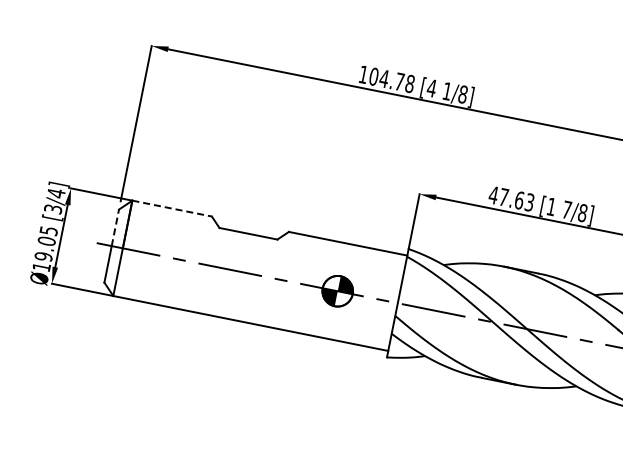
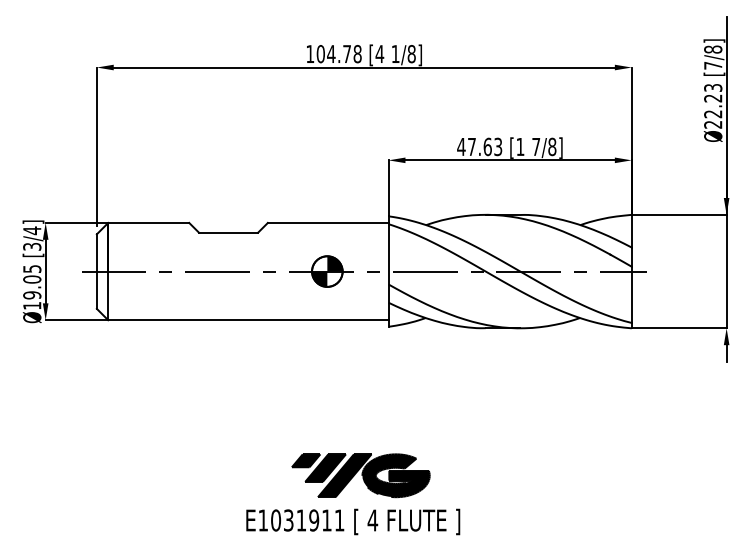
line: (171, 208) -> (148, 222), dashed -> solid
line: (115, 227) -> (96, 252), dashed -> solid

